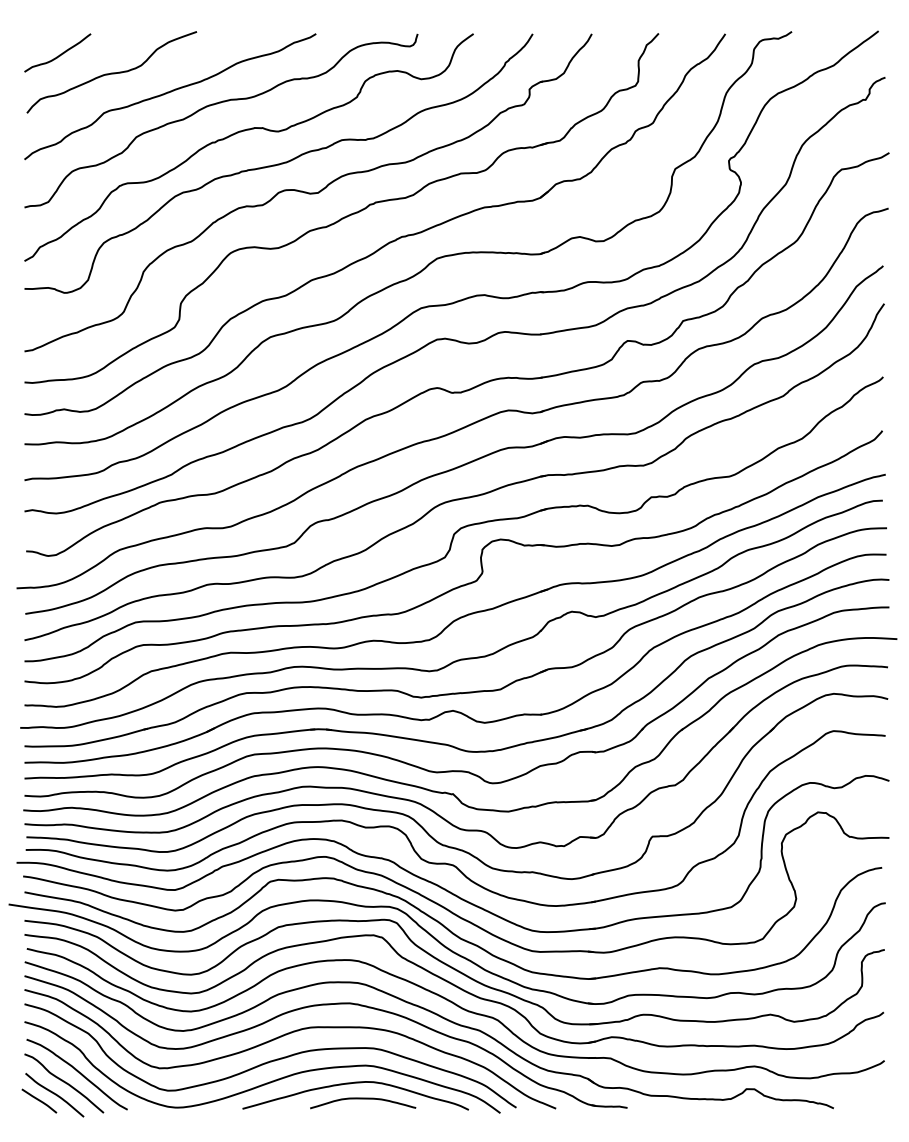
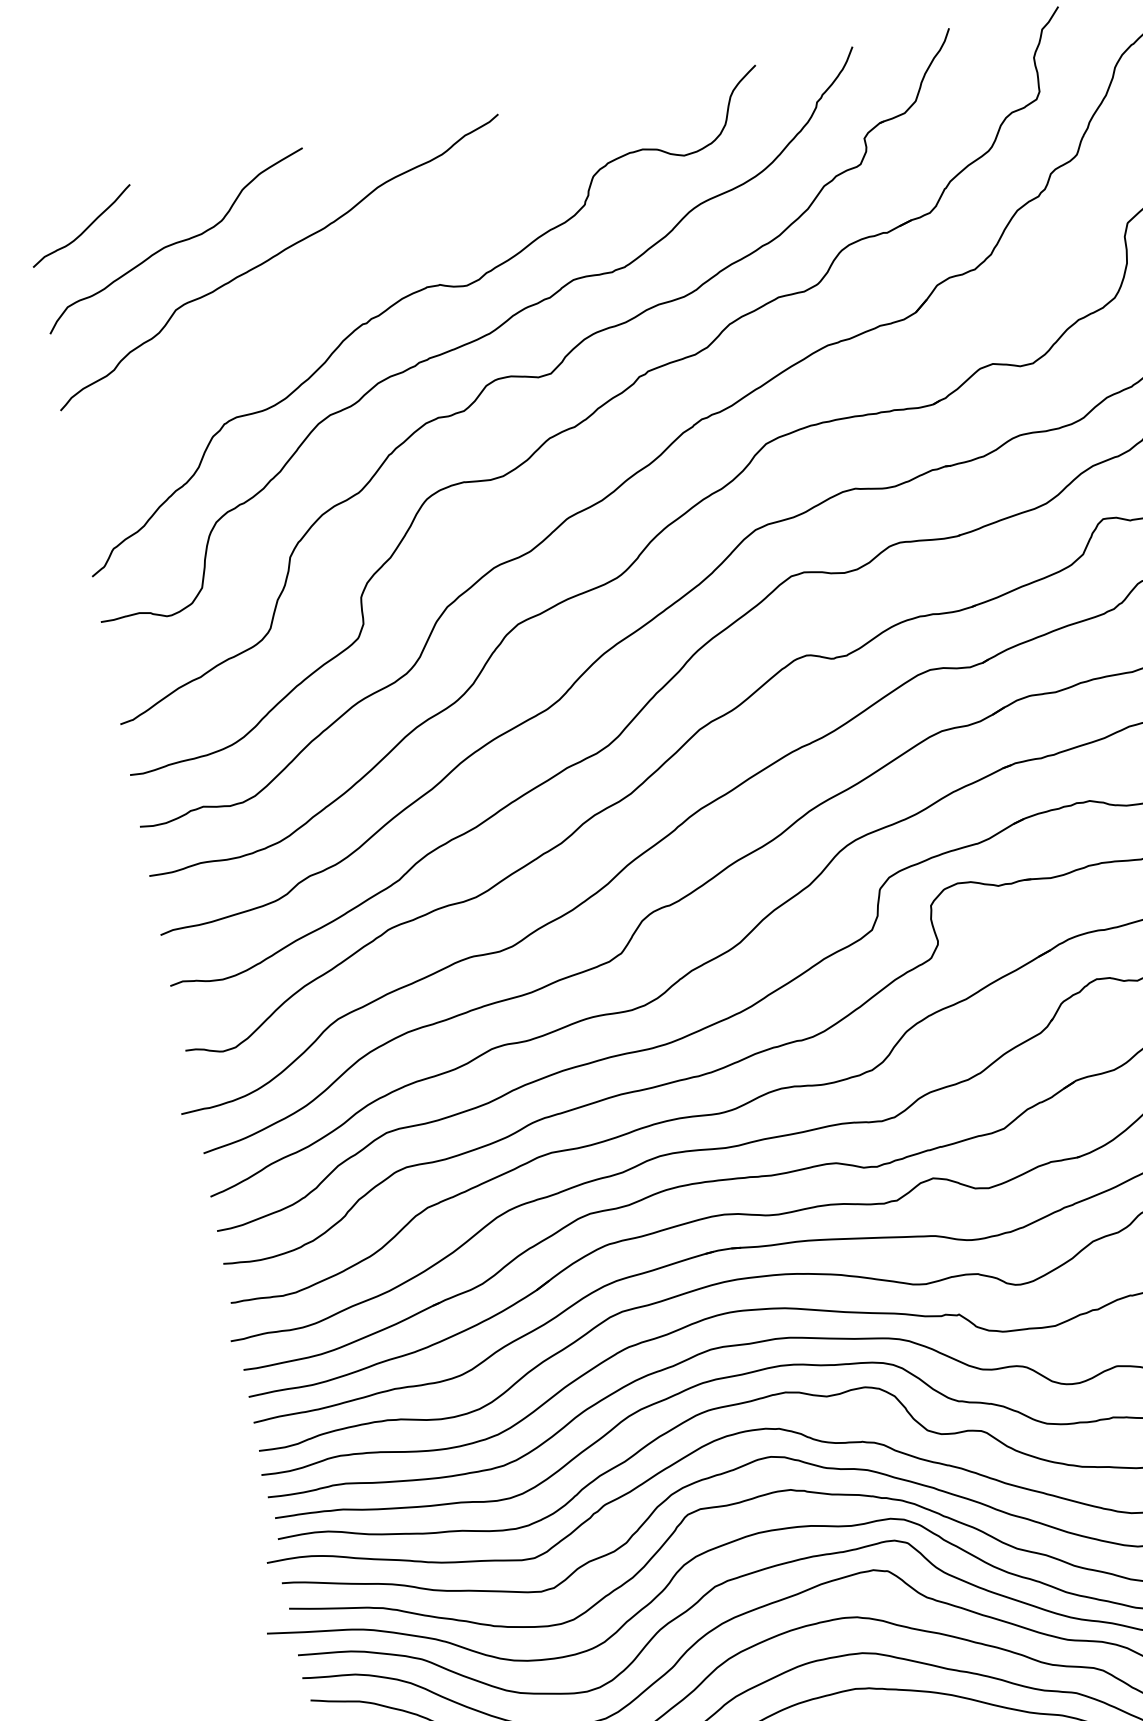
curve: (217, 104) -> (358, 260), removed

